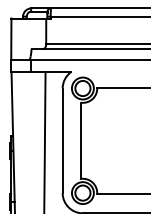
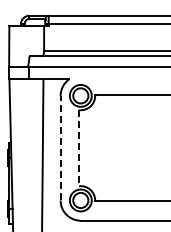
line: (62, 140) -> (60, 147), solid -> dashed
line: (81, 141) -> (79, 148), solid -> dashed

